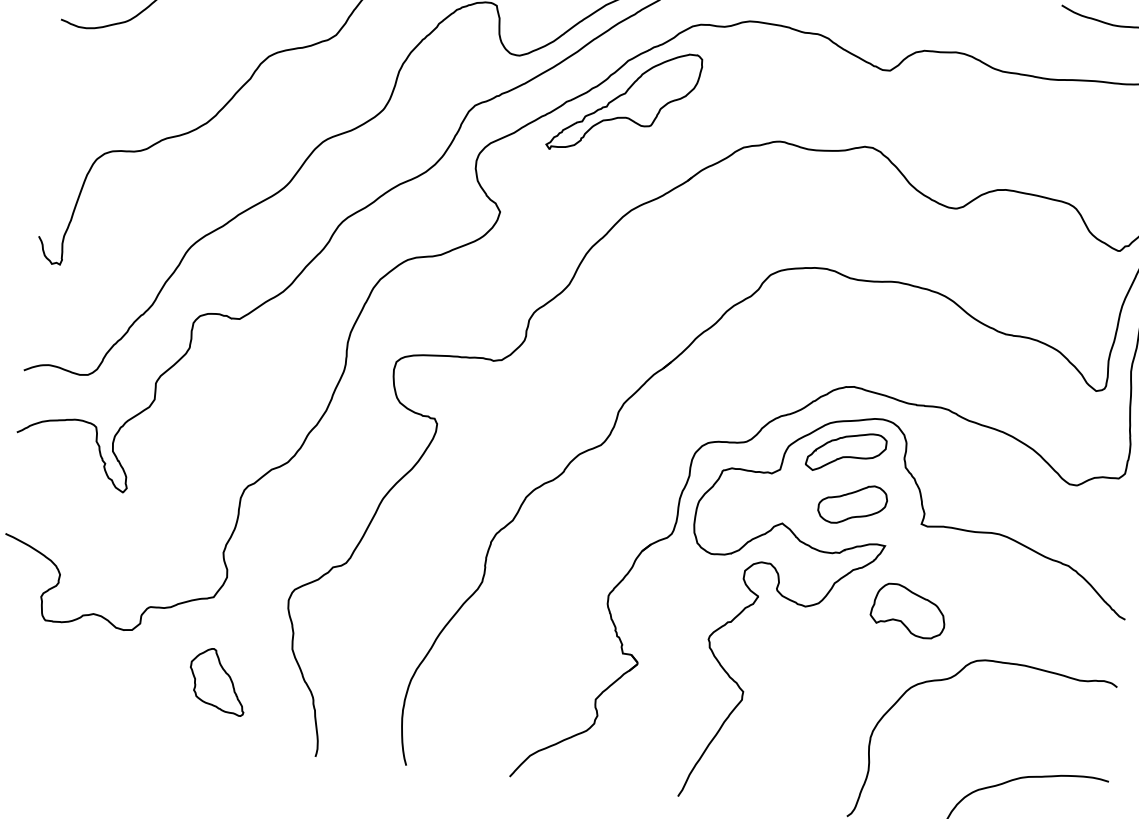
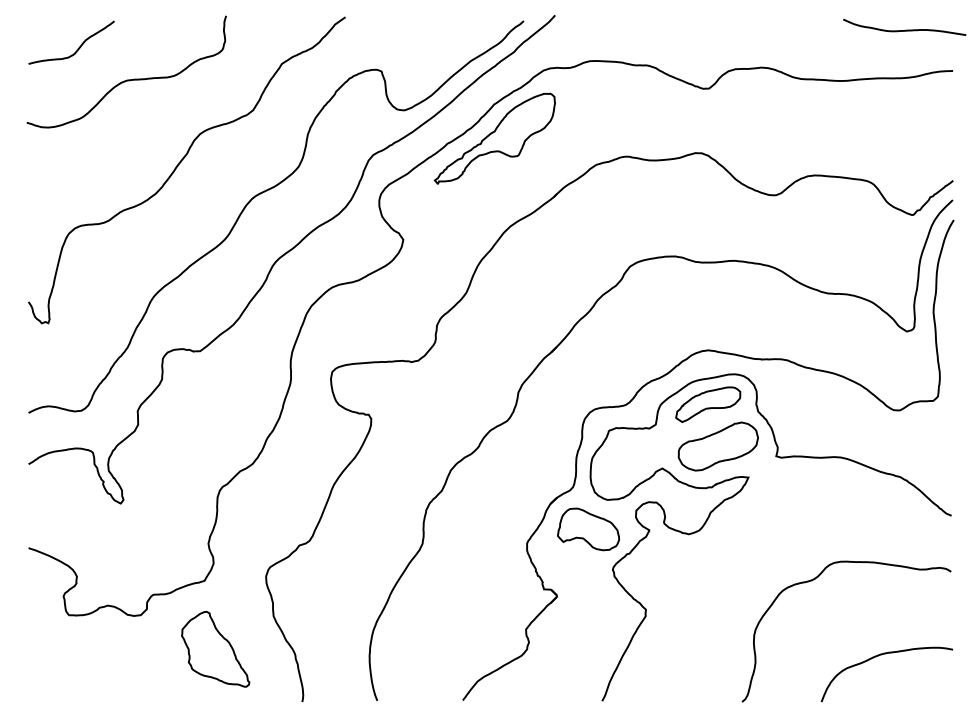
part: (851, 504) -> (717, 446), size x1.43
part: (908, 611) -> (588, 529), moved
part: (217, 681) -> (215, 649), size x1.43

